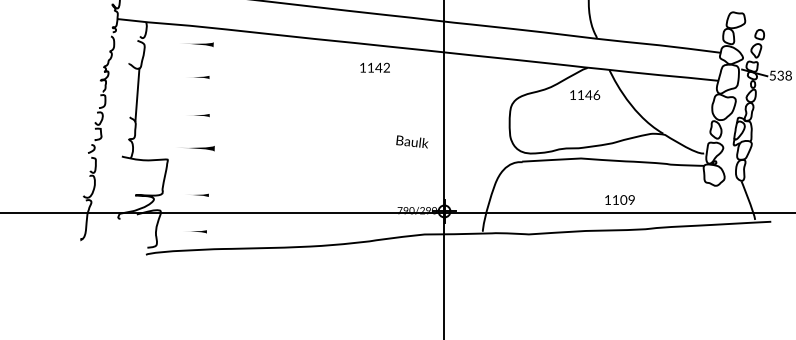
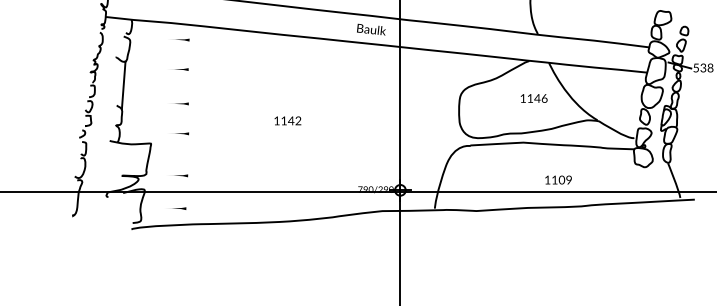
part: (202, 44) -> (182, 39), size x0.71
text: (374, 67) -> (287, 120), moved
text: (584, 95) -> (533, 98), moved
text: (412, 141) -> (371, 29), moved
part: (201, 148) -> (181, 133), size x0.62

